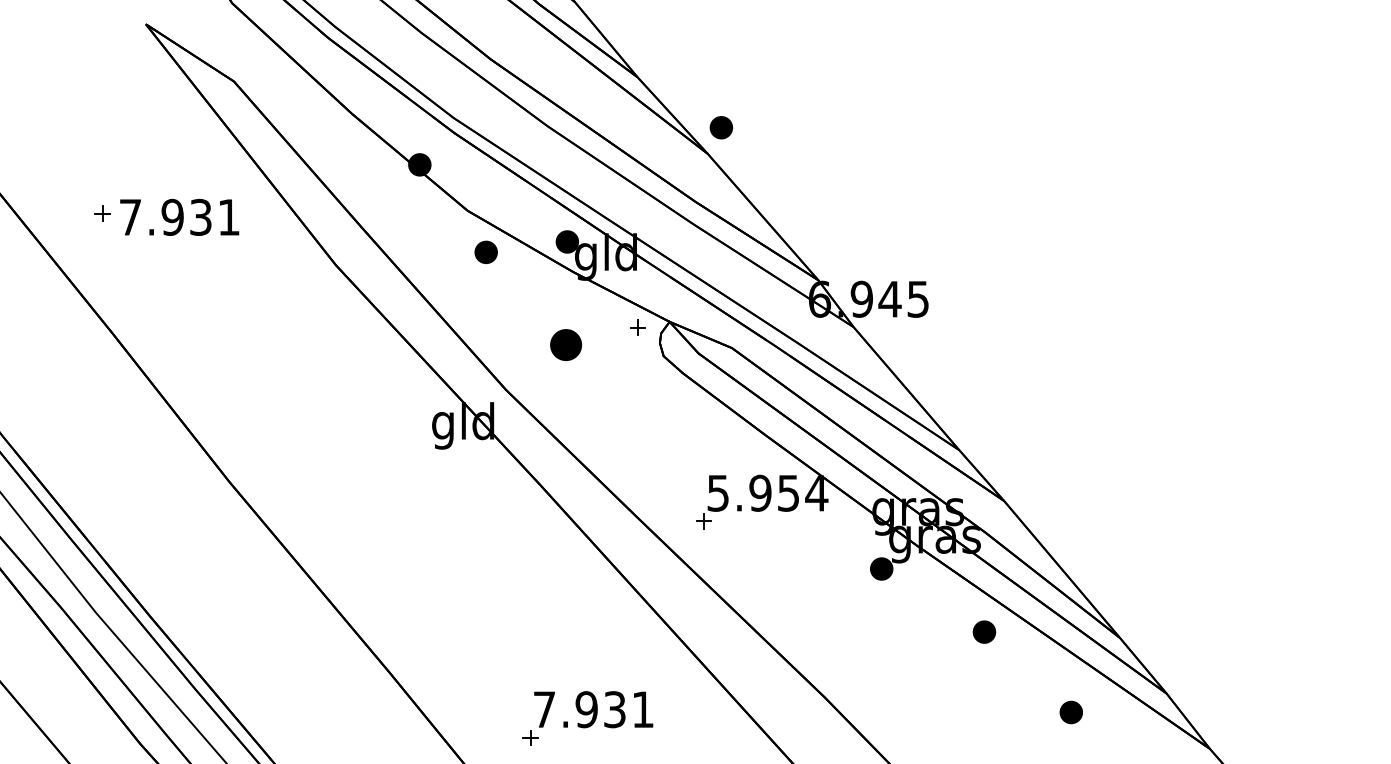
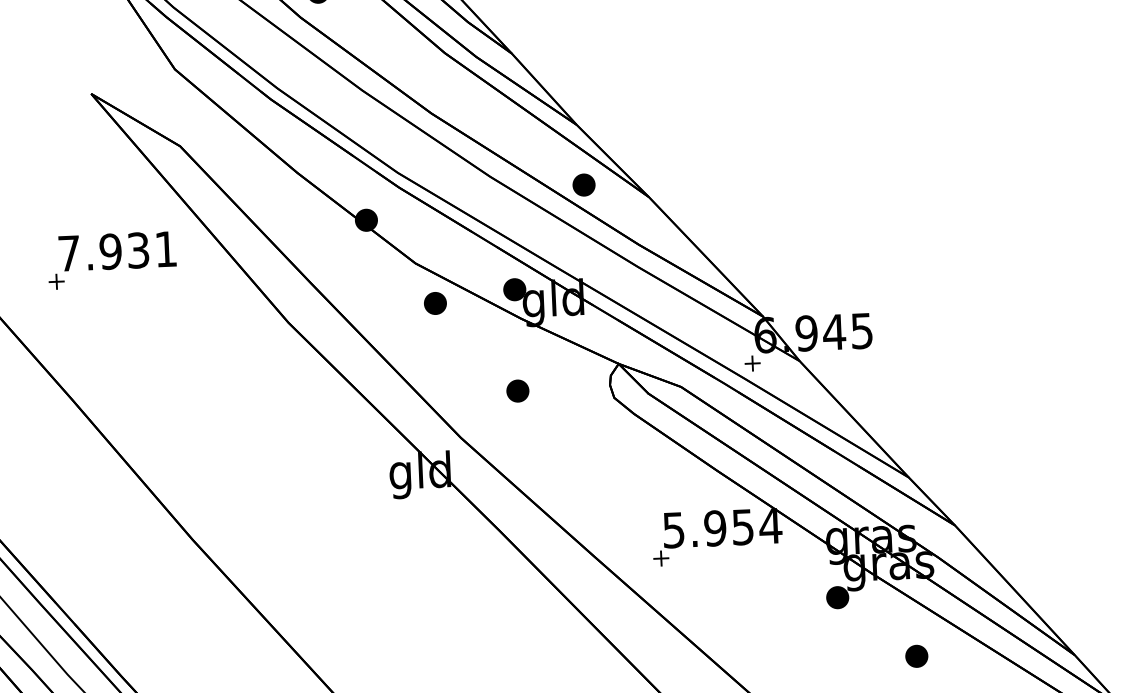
part: (721, 127) -> (584, 184), moved
text: (179, 216) -> (117, 250), moved
part: (637, 327) -> (752, 363), moved
part: (565, 344) -> (517, 390), size x0.71
part: (984, 631) -> (916, 655), moved

